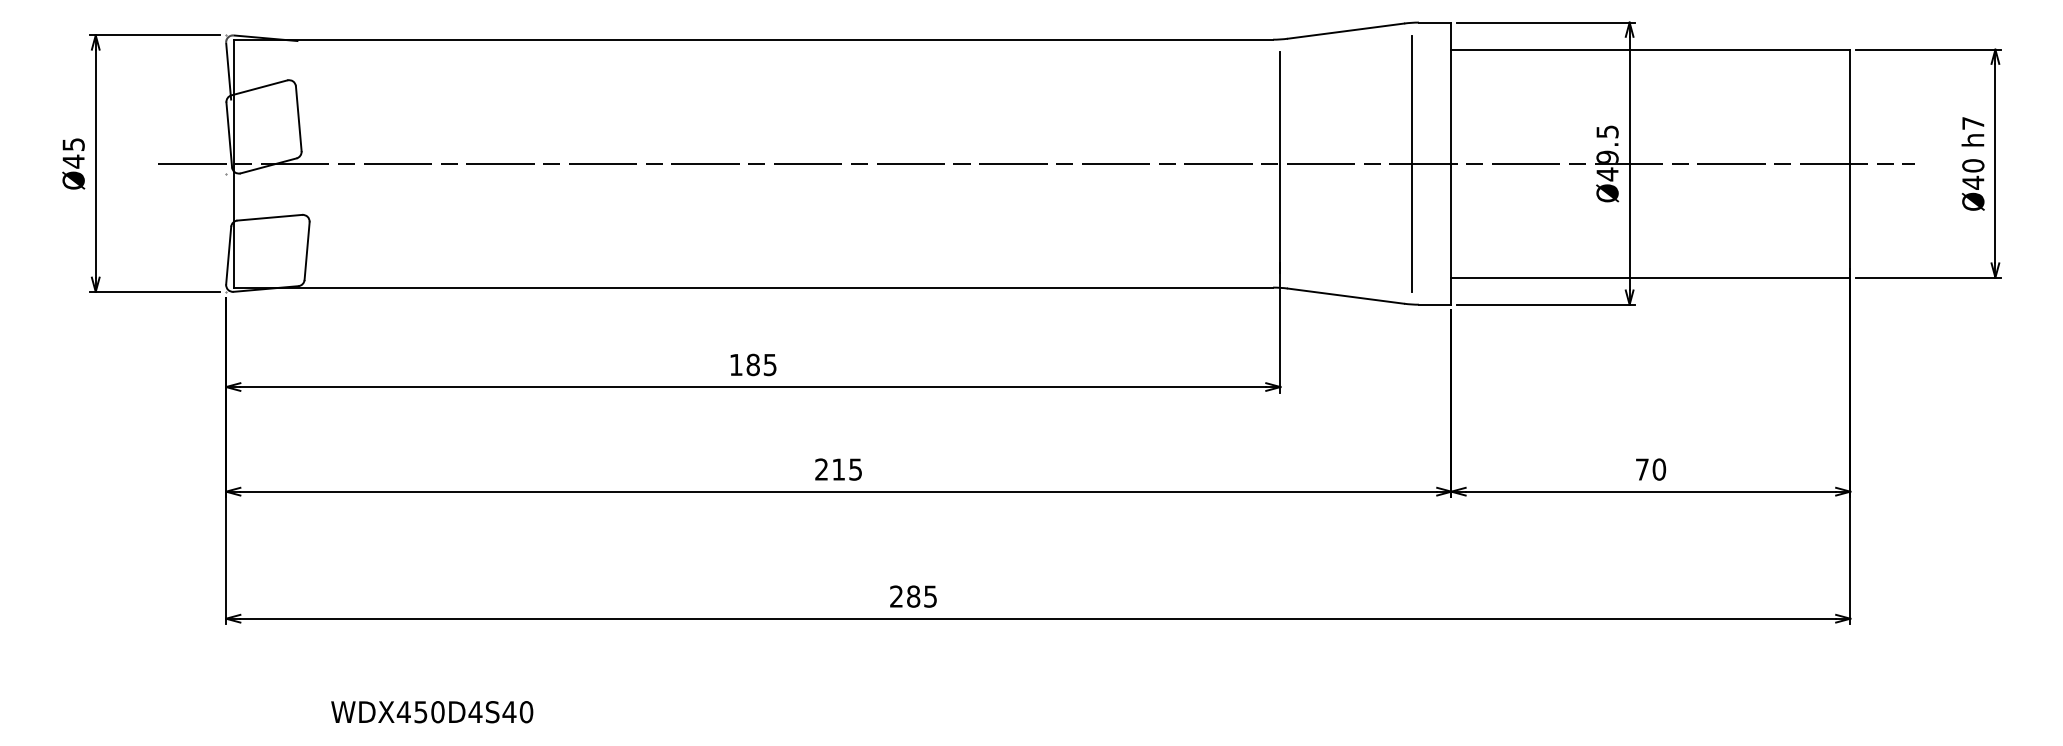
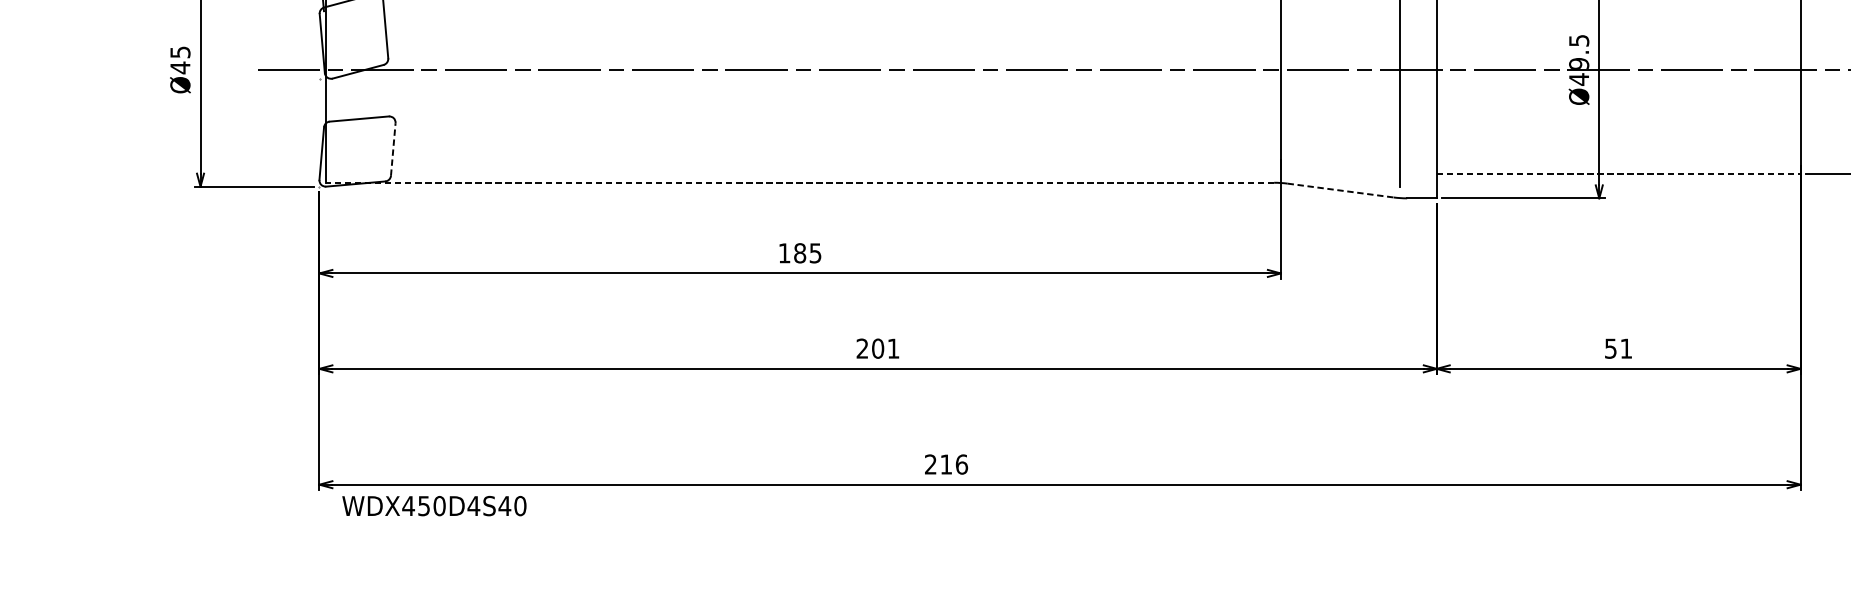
line: (307, 251) -> (393, 149), solid -> dashed
line: (1651, 277) -> (1619, 173), solid -> dashed
line: (753, 287) -> (800, 182), solid -> dashed
line: (1346, 296) -> (1341, 190), solid -> dashed
text: (846, 469) -> (885, 348), 215 -> 201
text: (1651, 469) -> (1619, 348), 70 -> 51
text: (922, 596) -> (954, 464), 285 -> 216
text: (432, 712) -> (434, 506), moved

